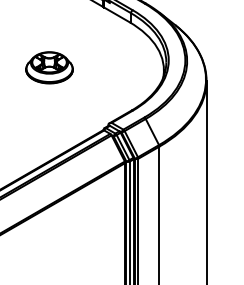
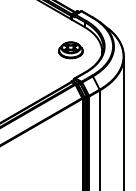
part: (48, 68) -> (70, 50), moved

